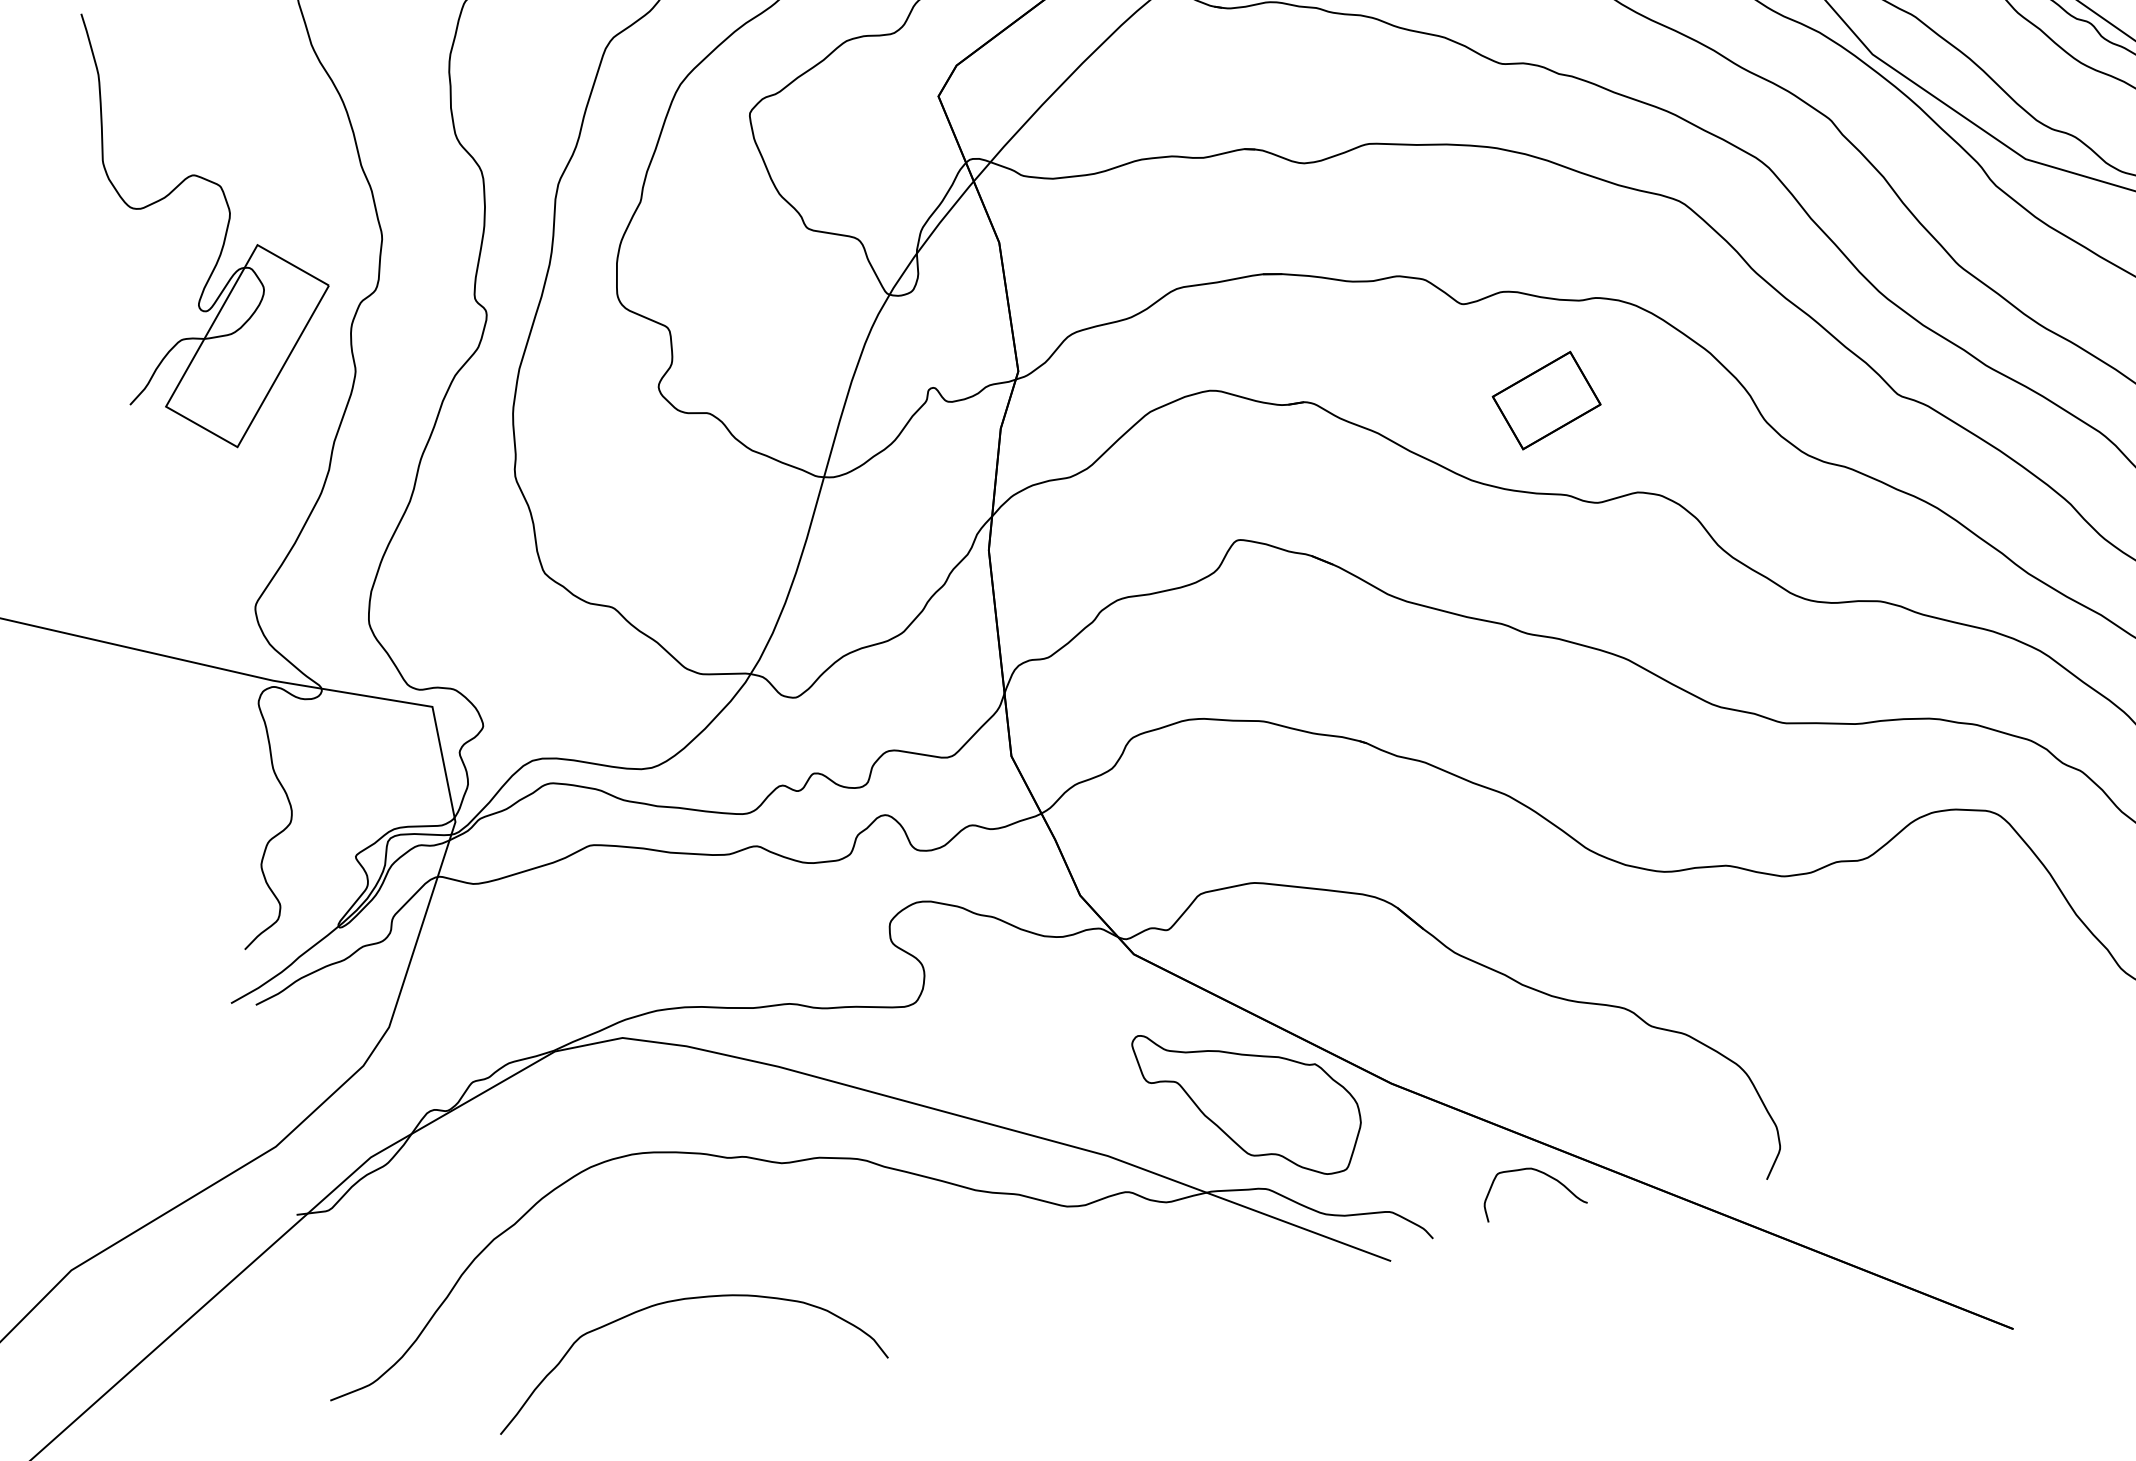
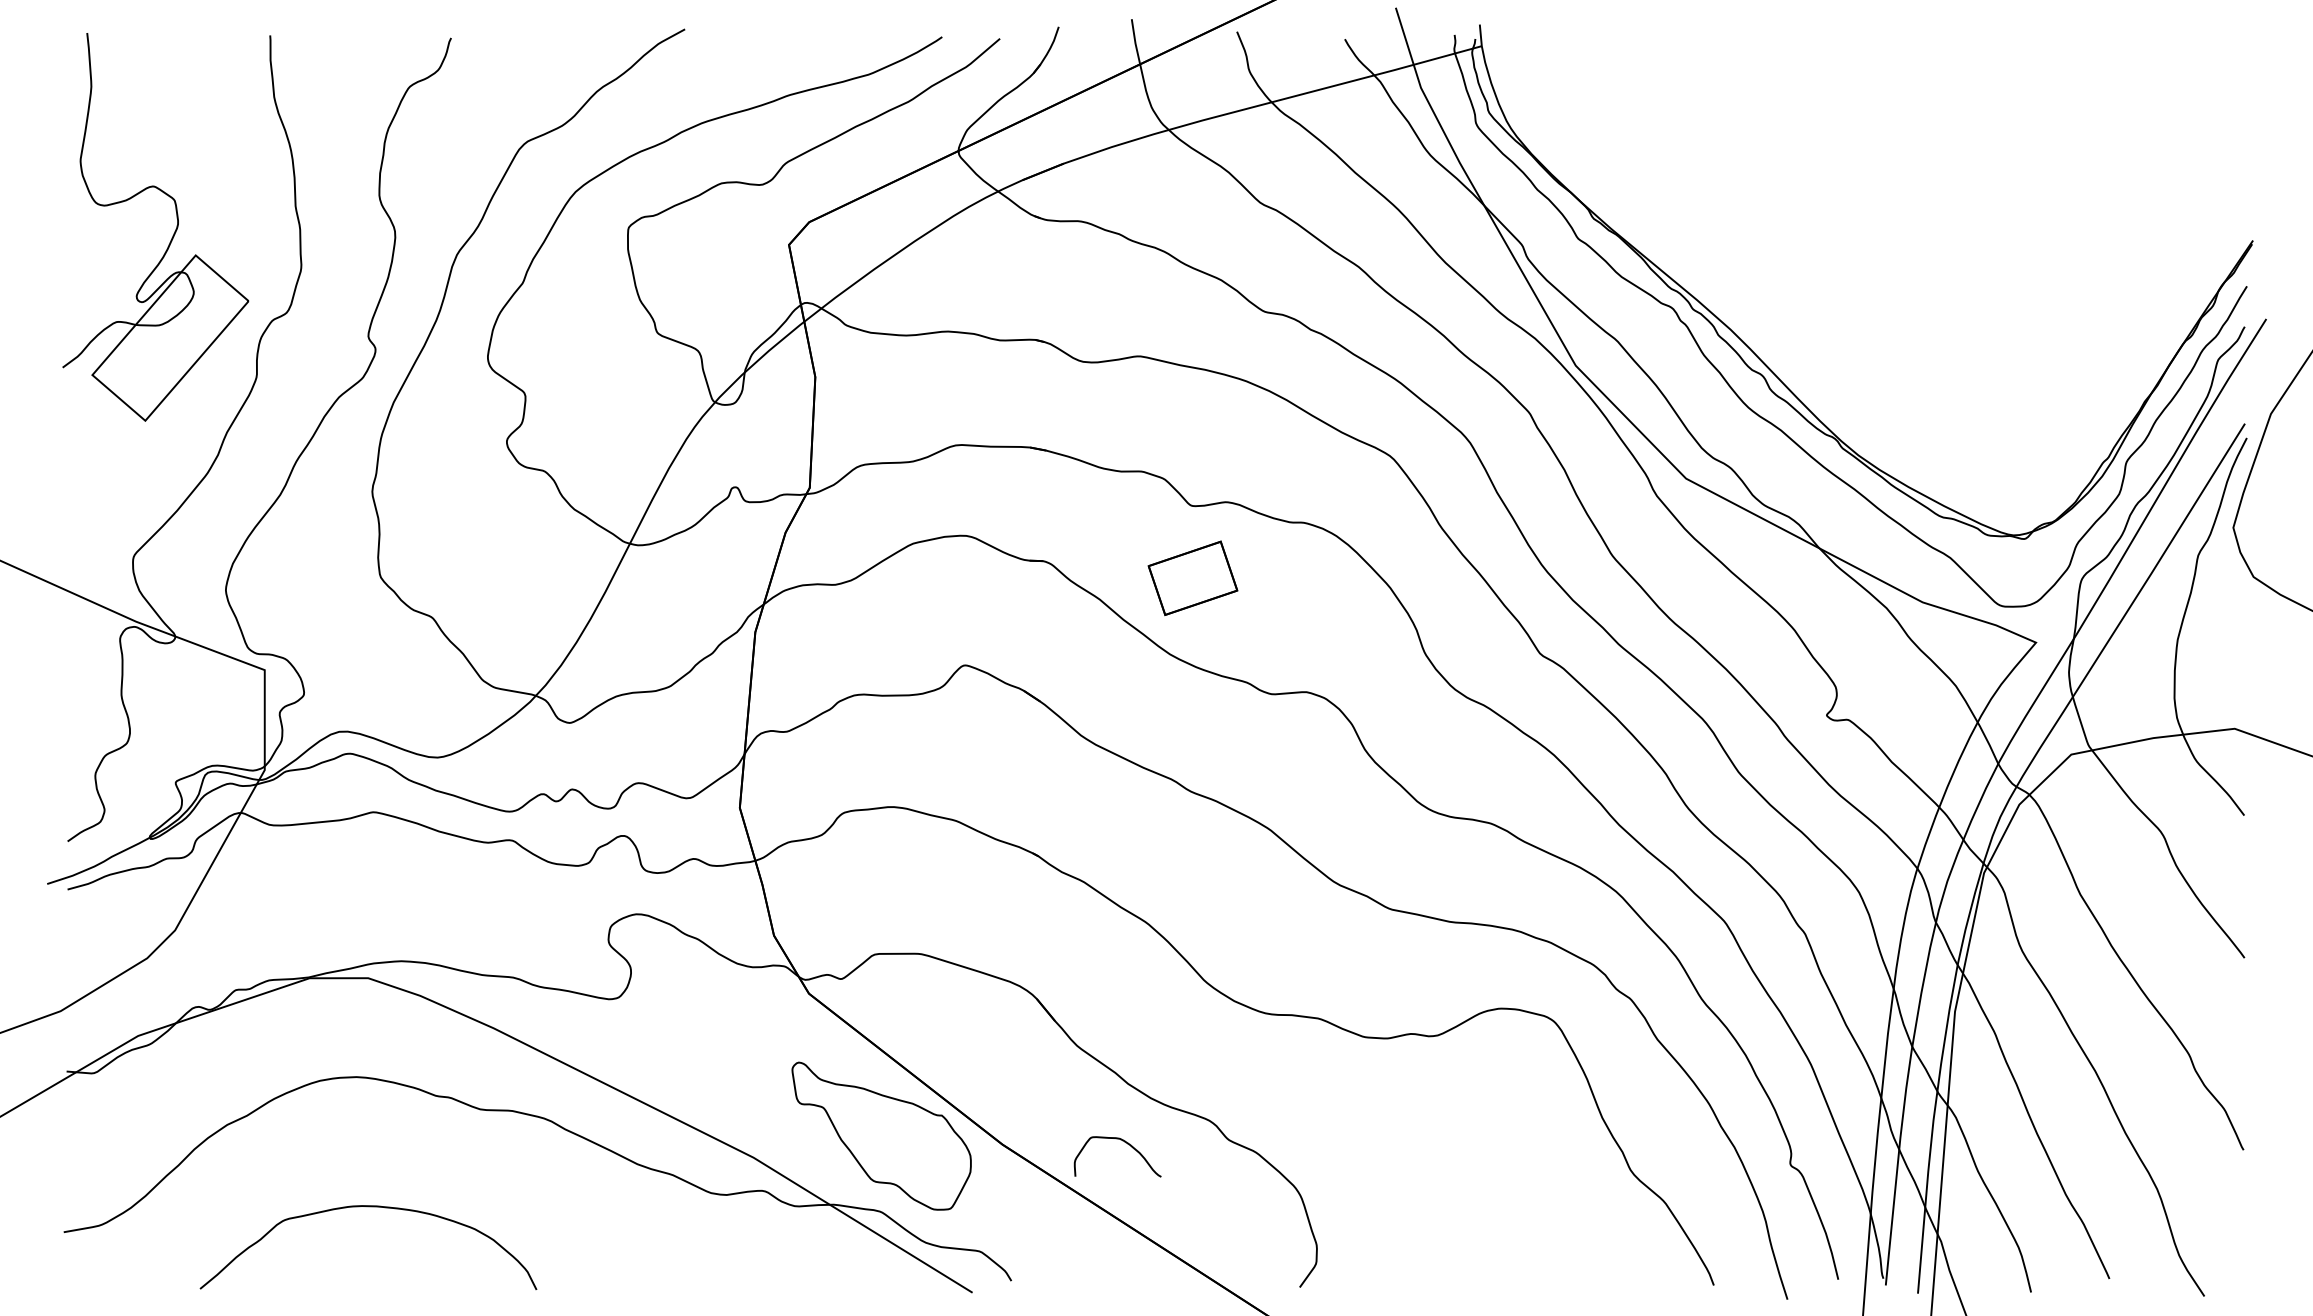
part: (1545, 399) -> (1192, 577), moved
curve: (1541, 1173) -> (1127, 1144), moved

